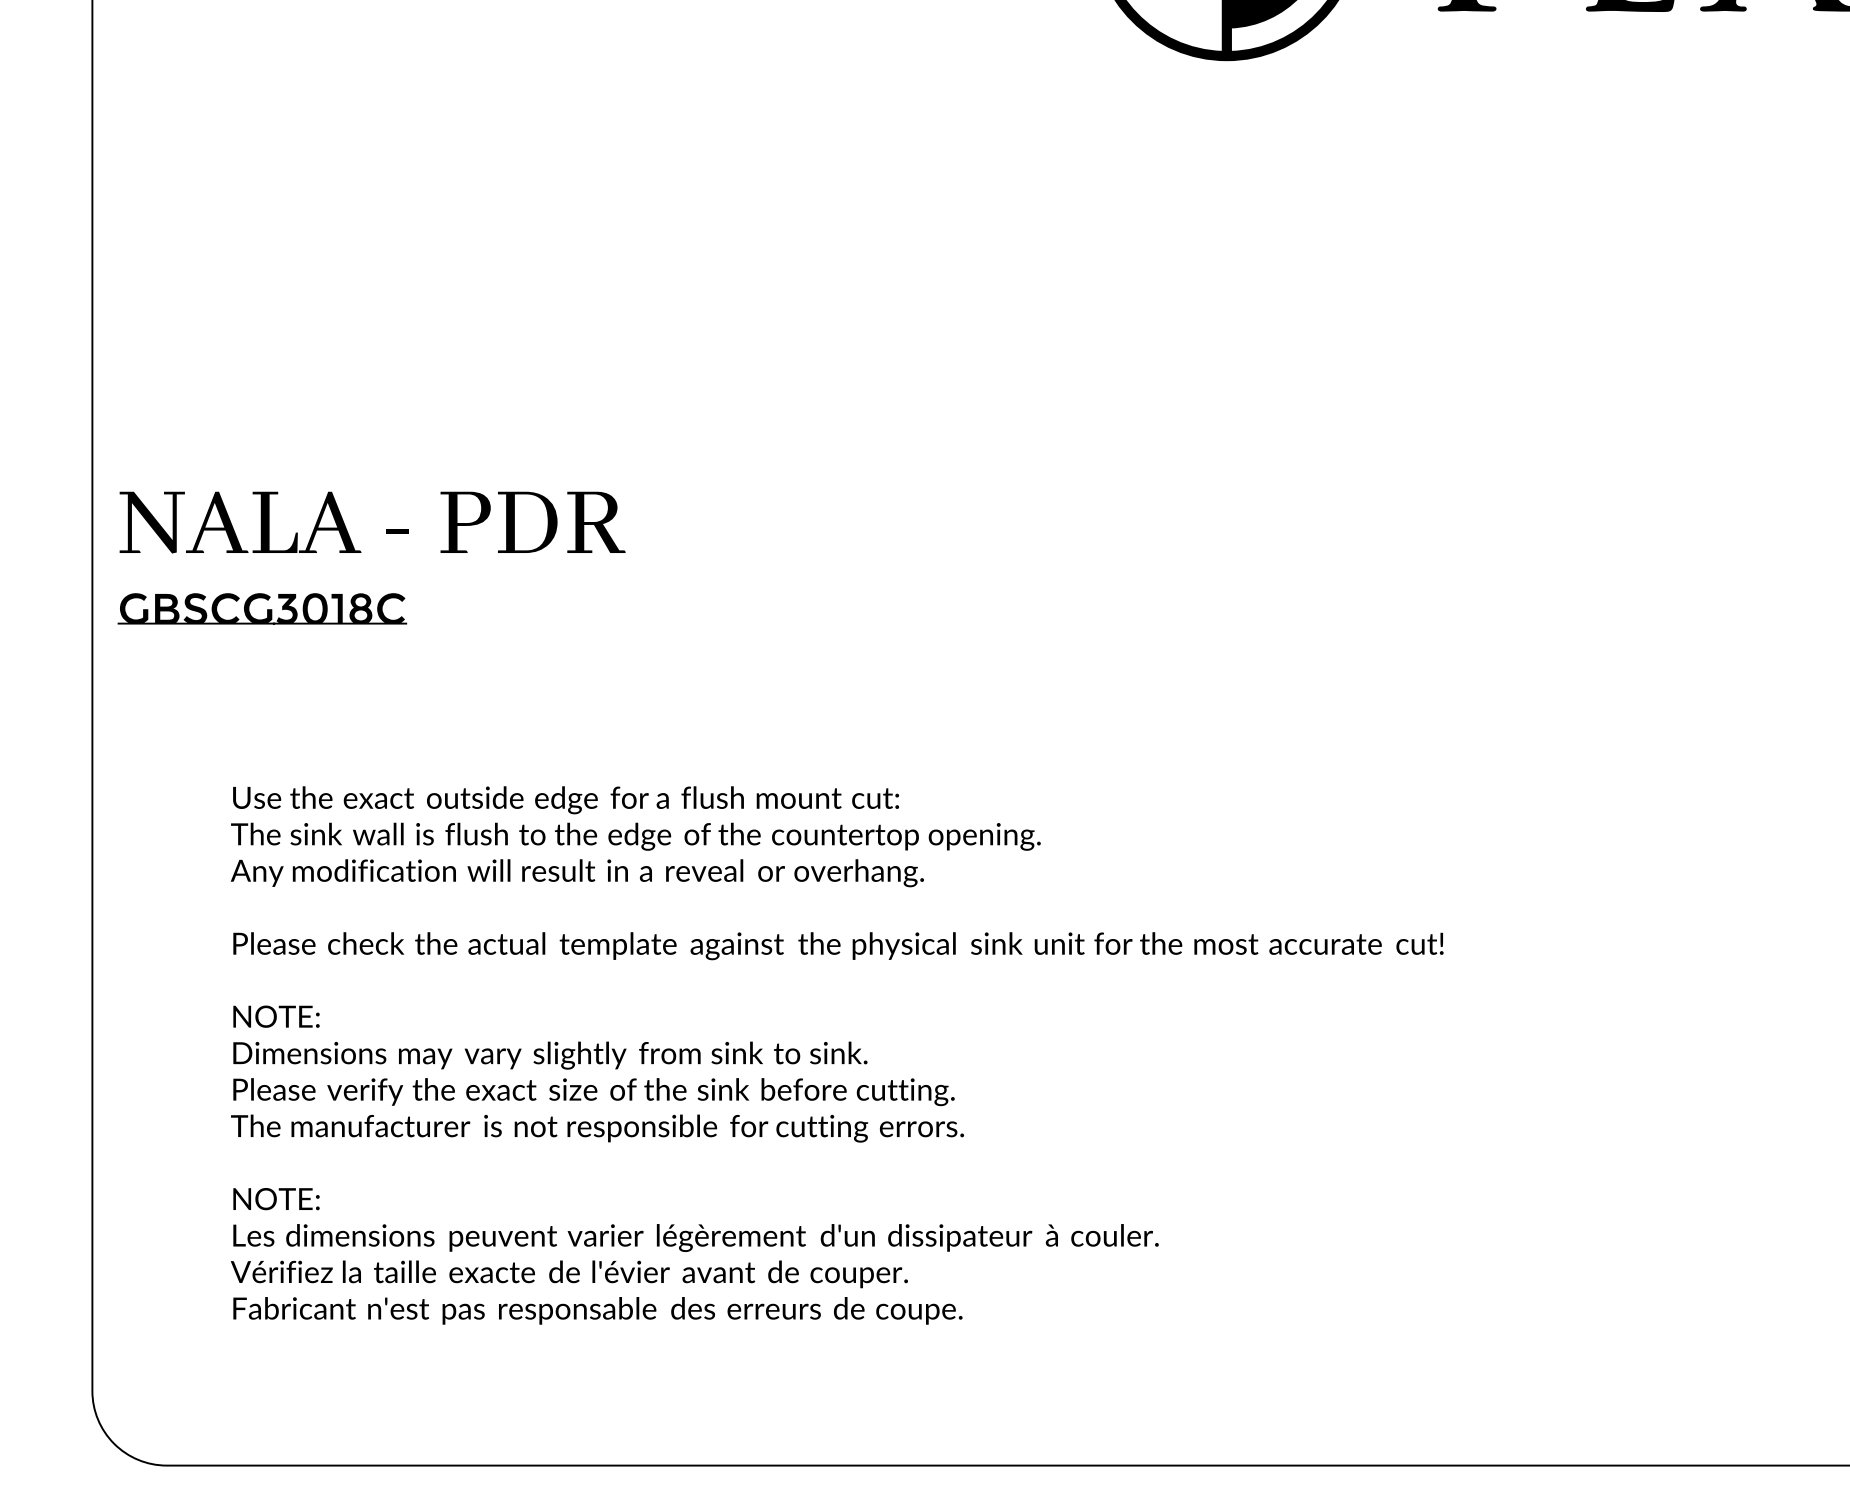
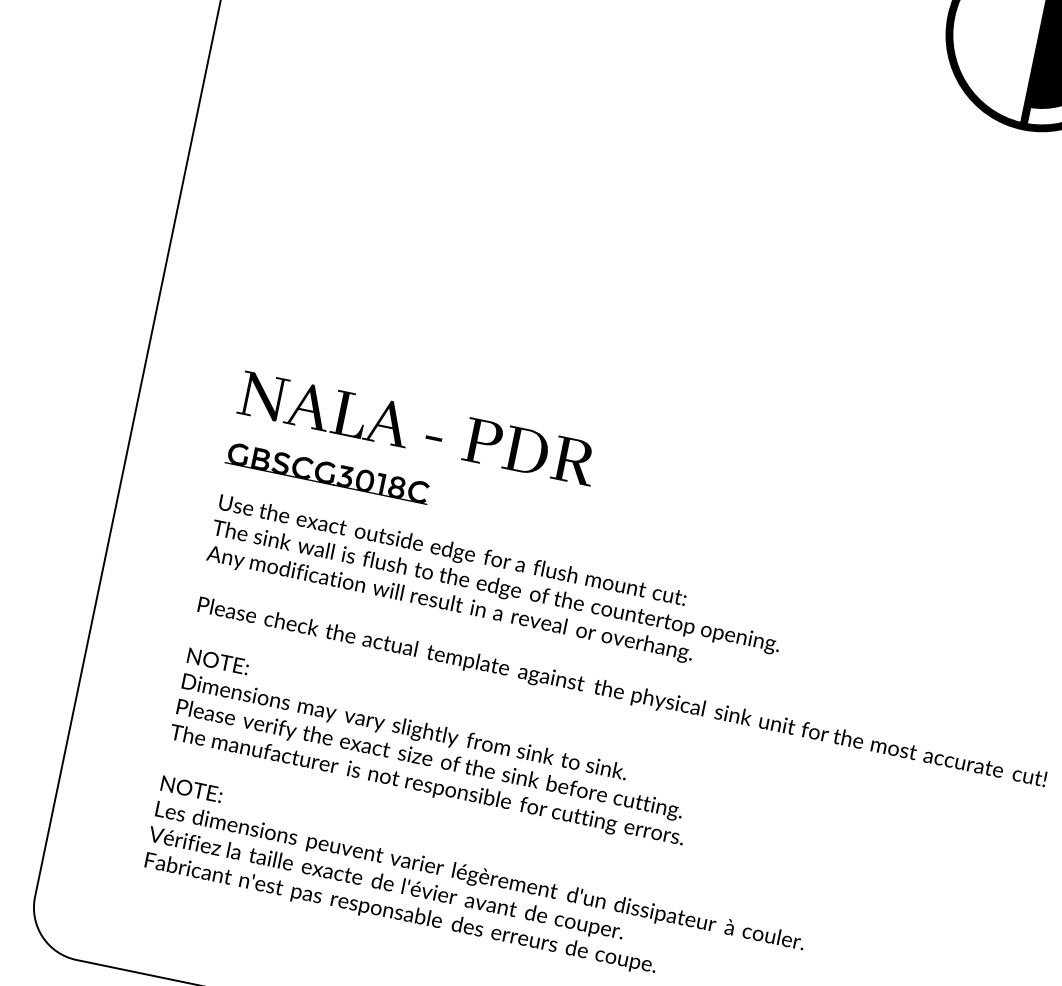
text: (371, 557) -> (411, 453), moved

